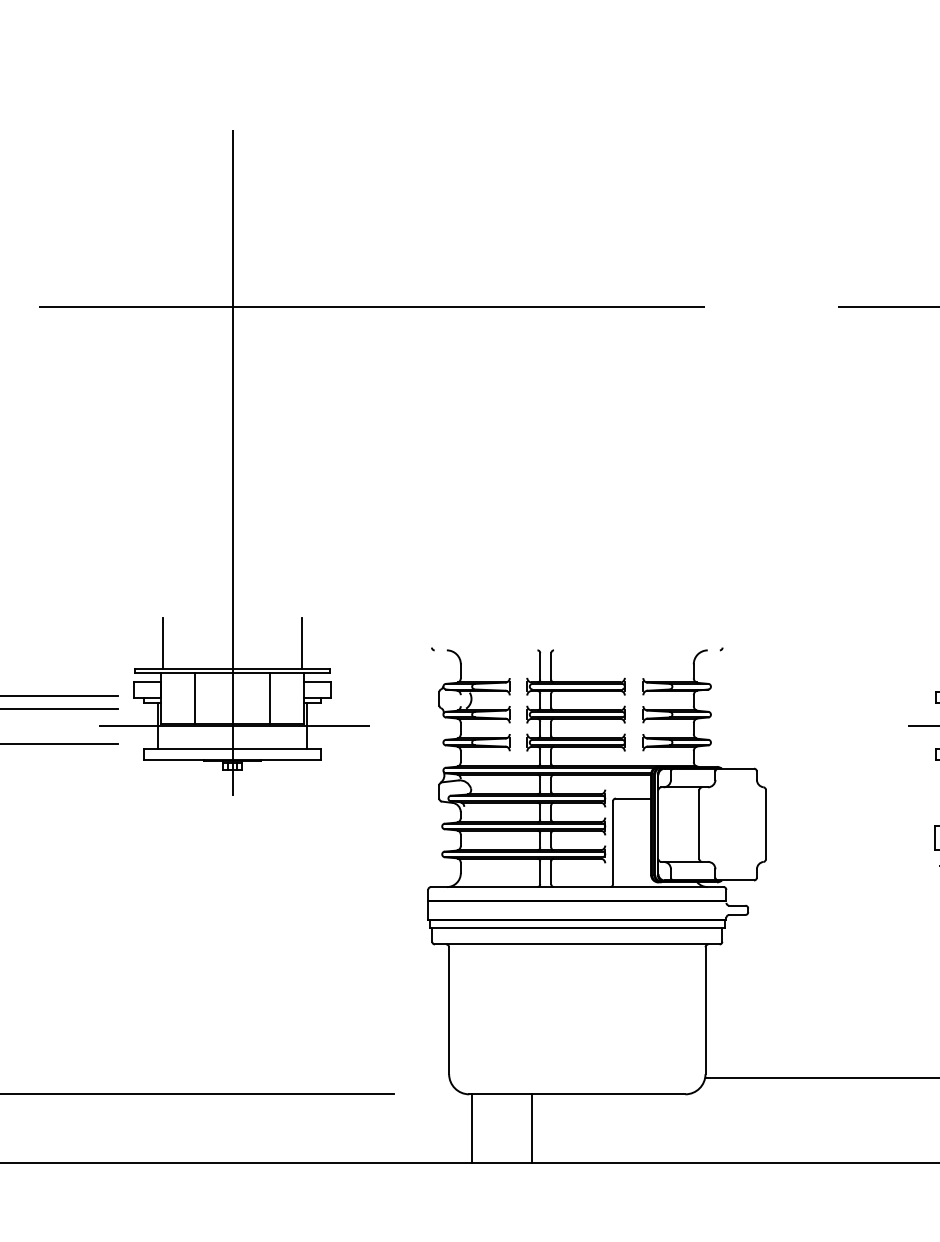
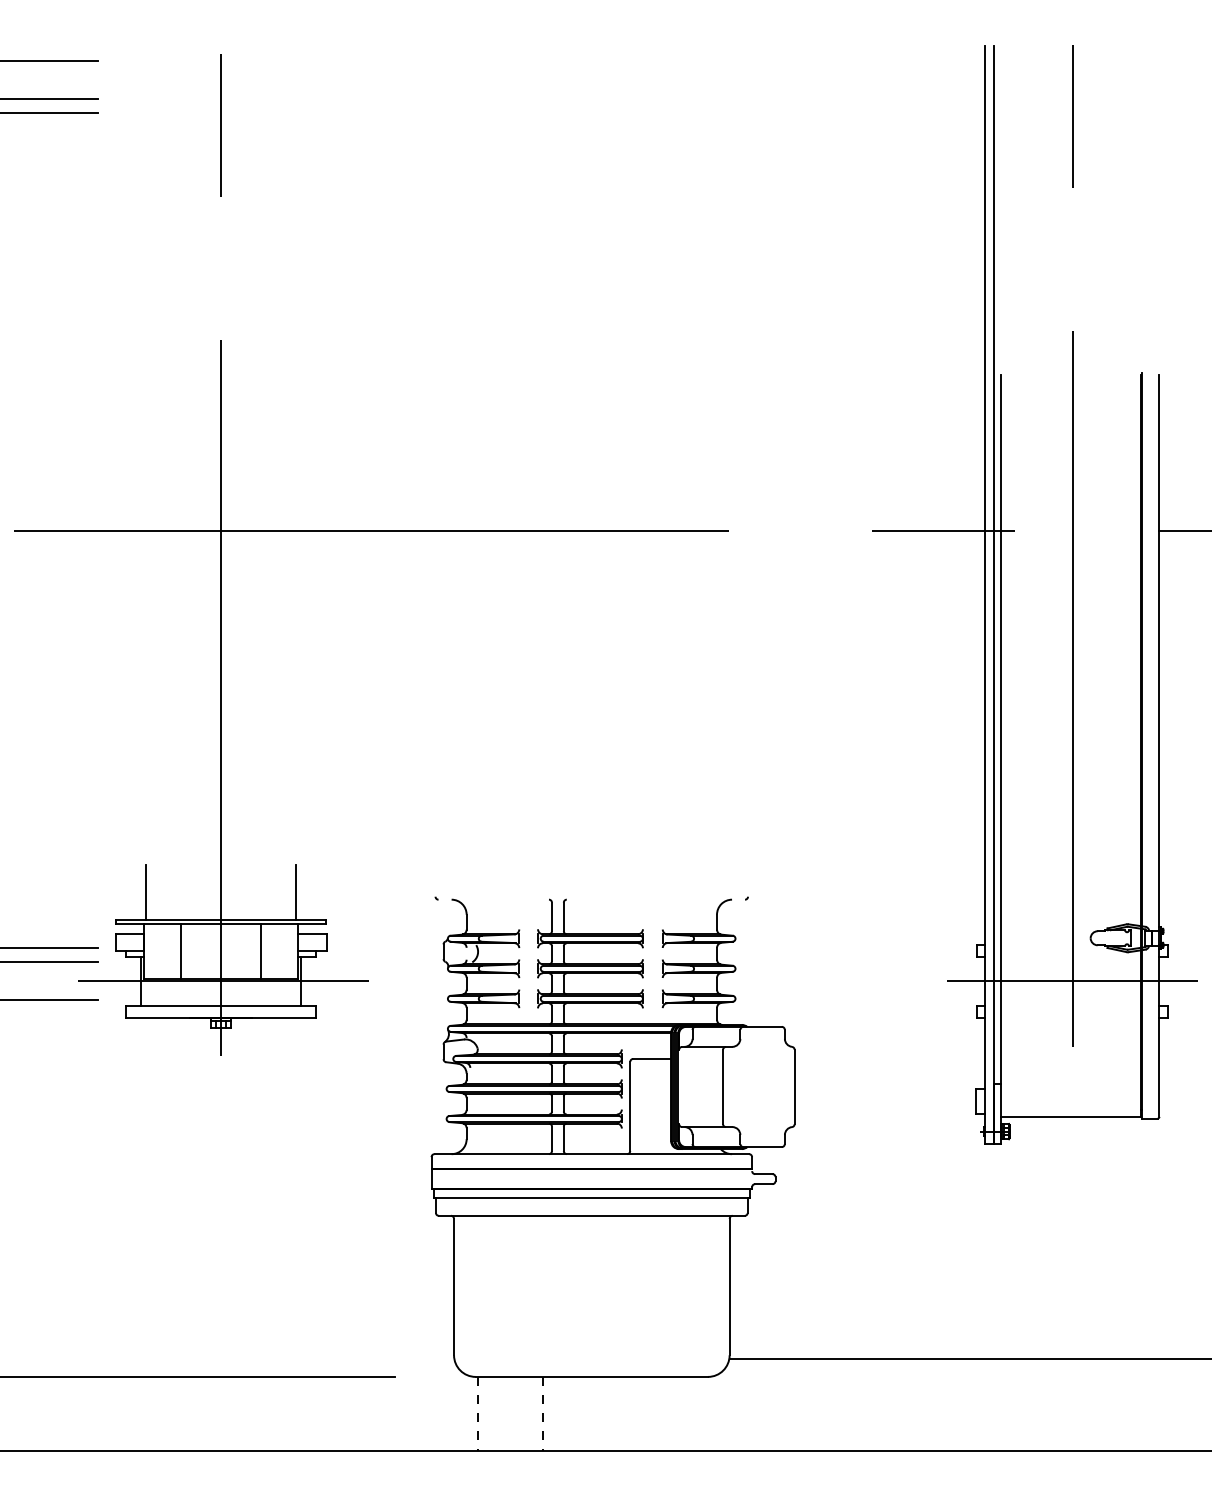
line: (471, 1129) -> (478, 1414), solid -> dashed
line: (532, 1129) -> (543, 1414), solid -> dashed

